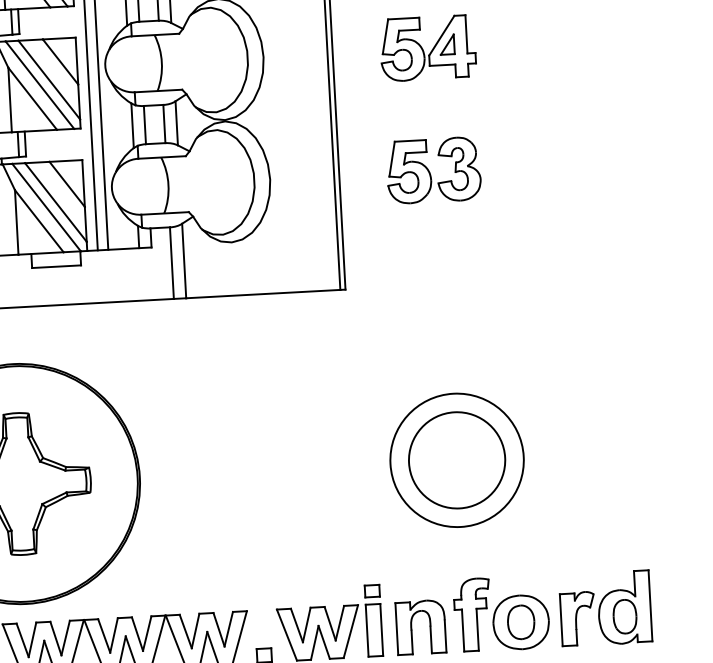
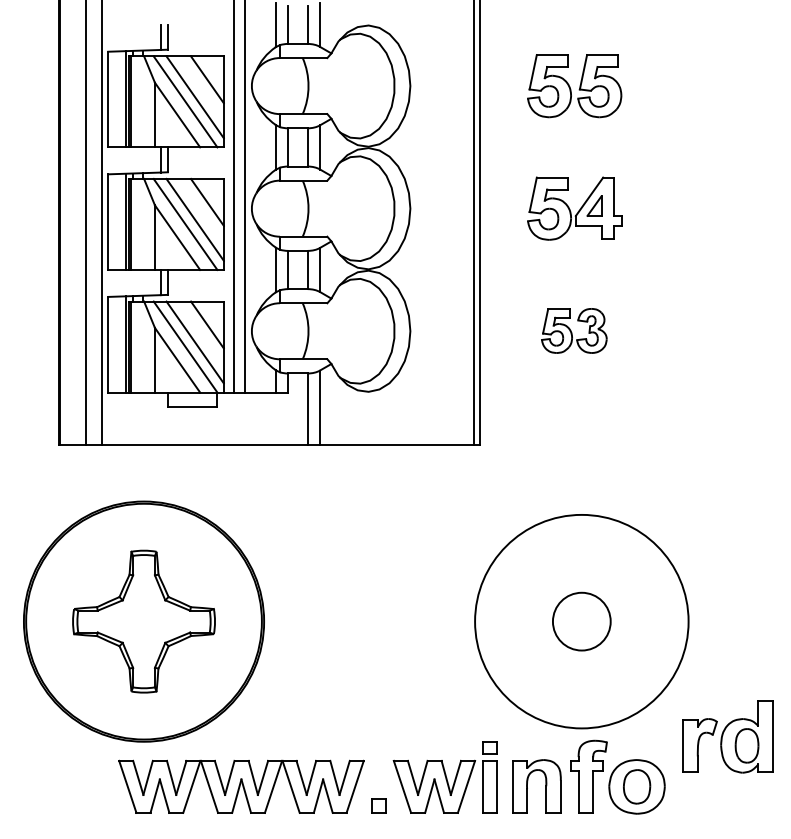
part: (434, 170) -> (574, 330), size x0.7
circle: (456, 460) -> (581, 621), size x0.6
circle: (456, 460) -> (581, 621), size x1.6
part: (604, 608) -> (727, 736), moved

